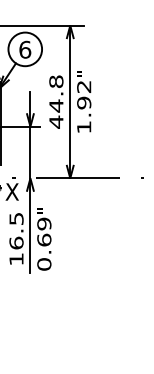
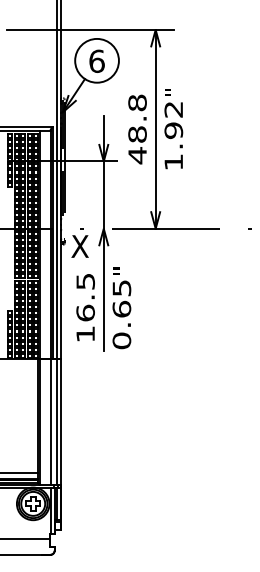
text: (56, 105) -> (137, 134), 44.8 -> 48.8
text: (44, 224) -> (121, 288), 0.69 -> 0.65

